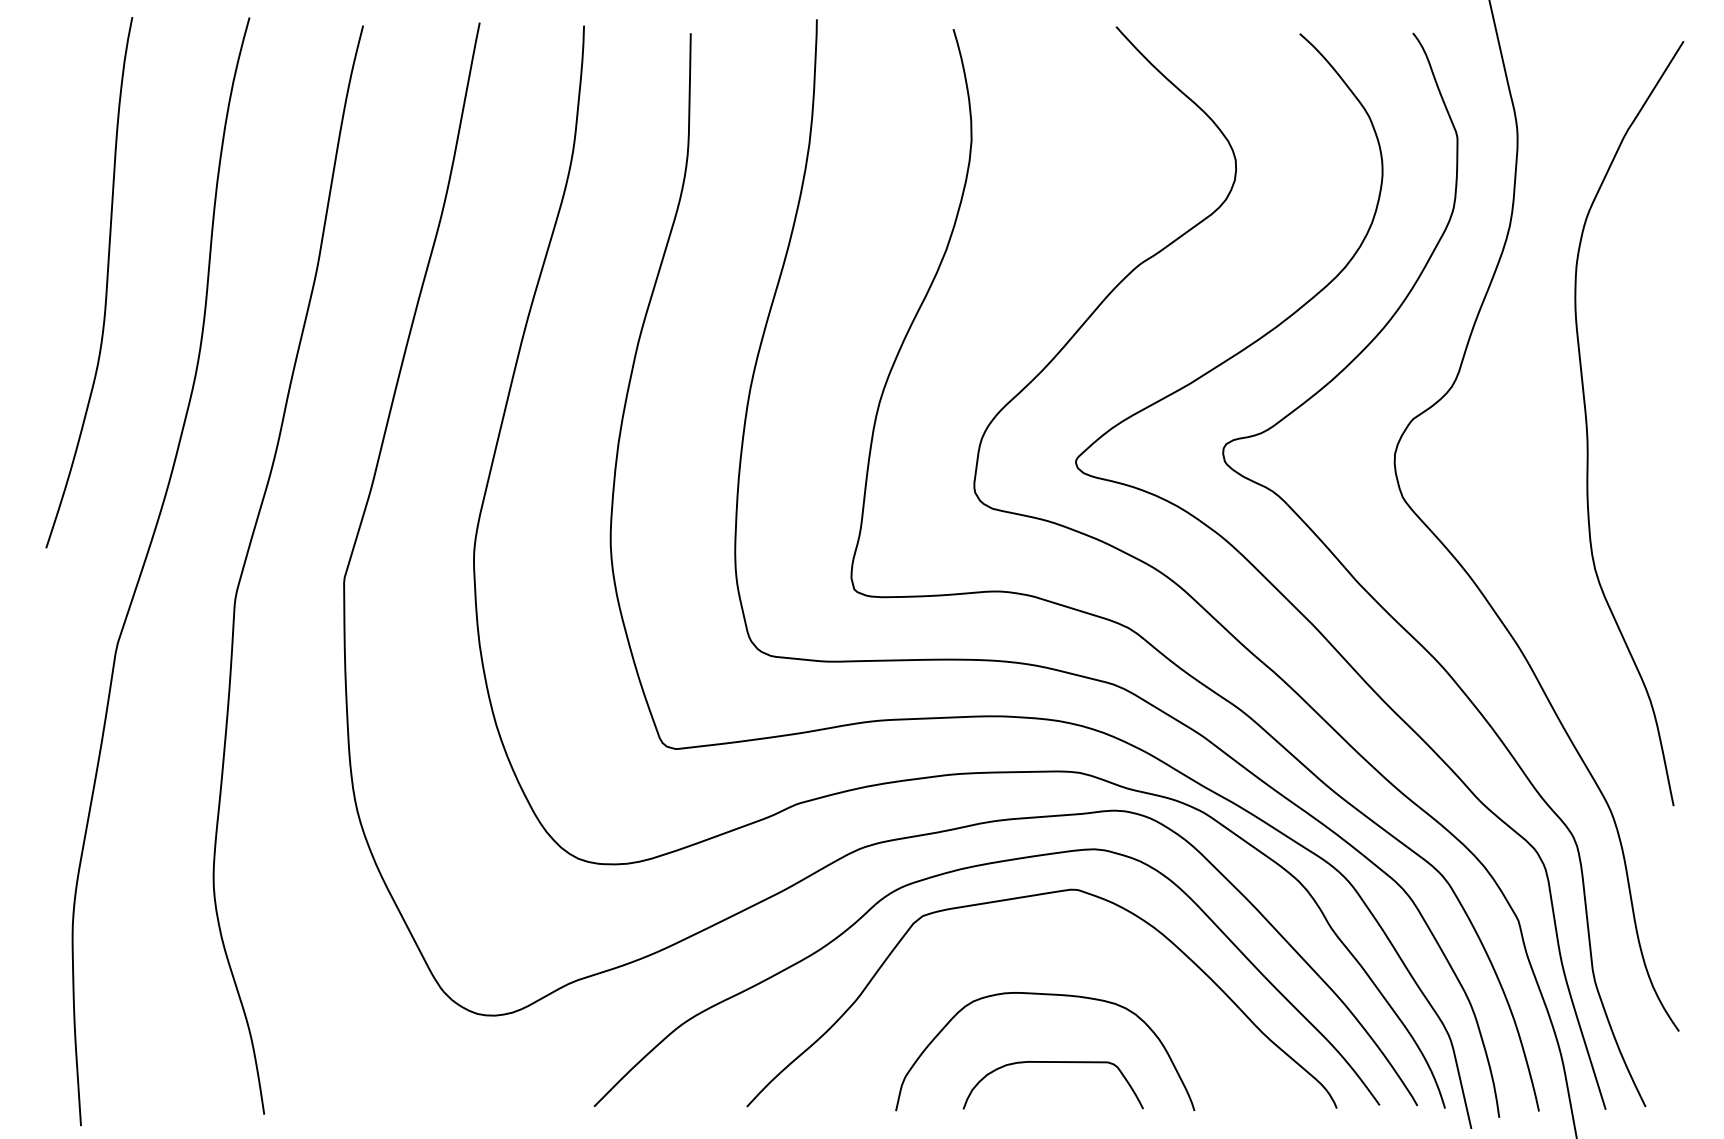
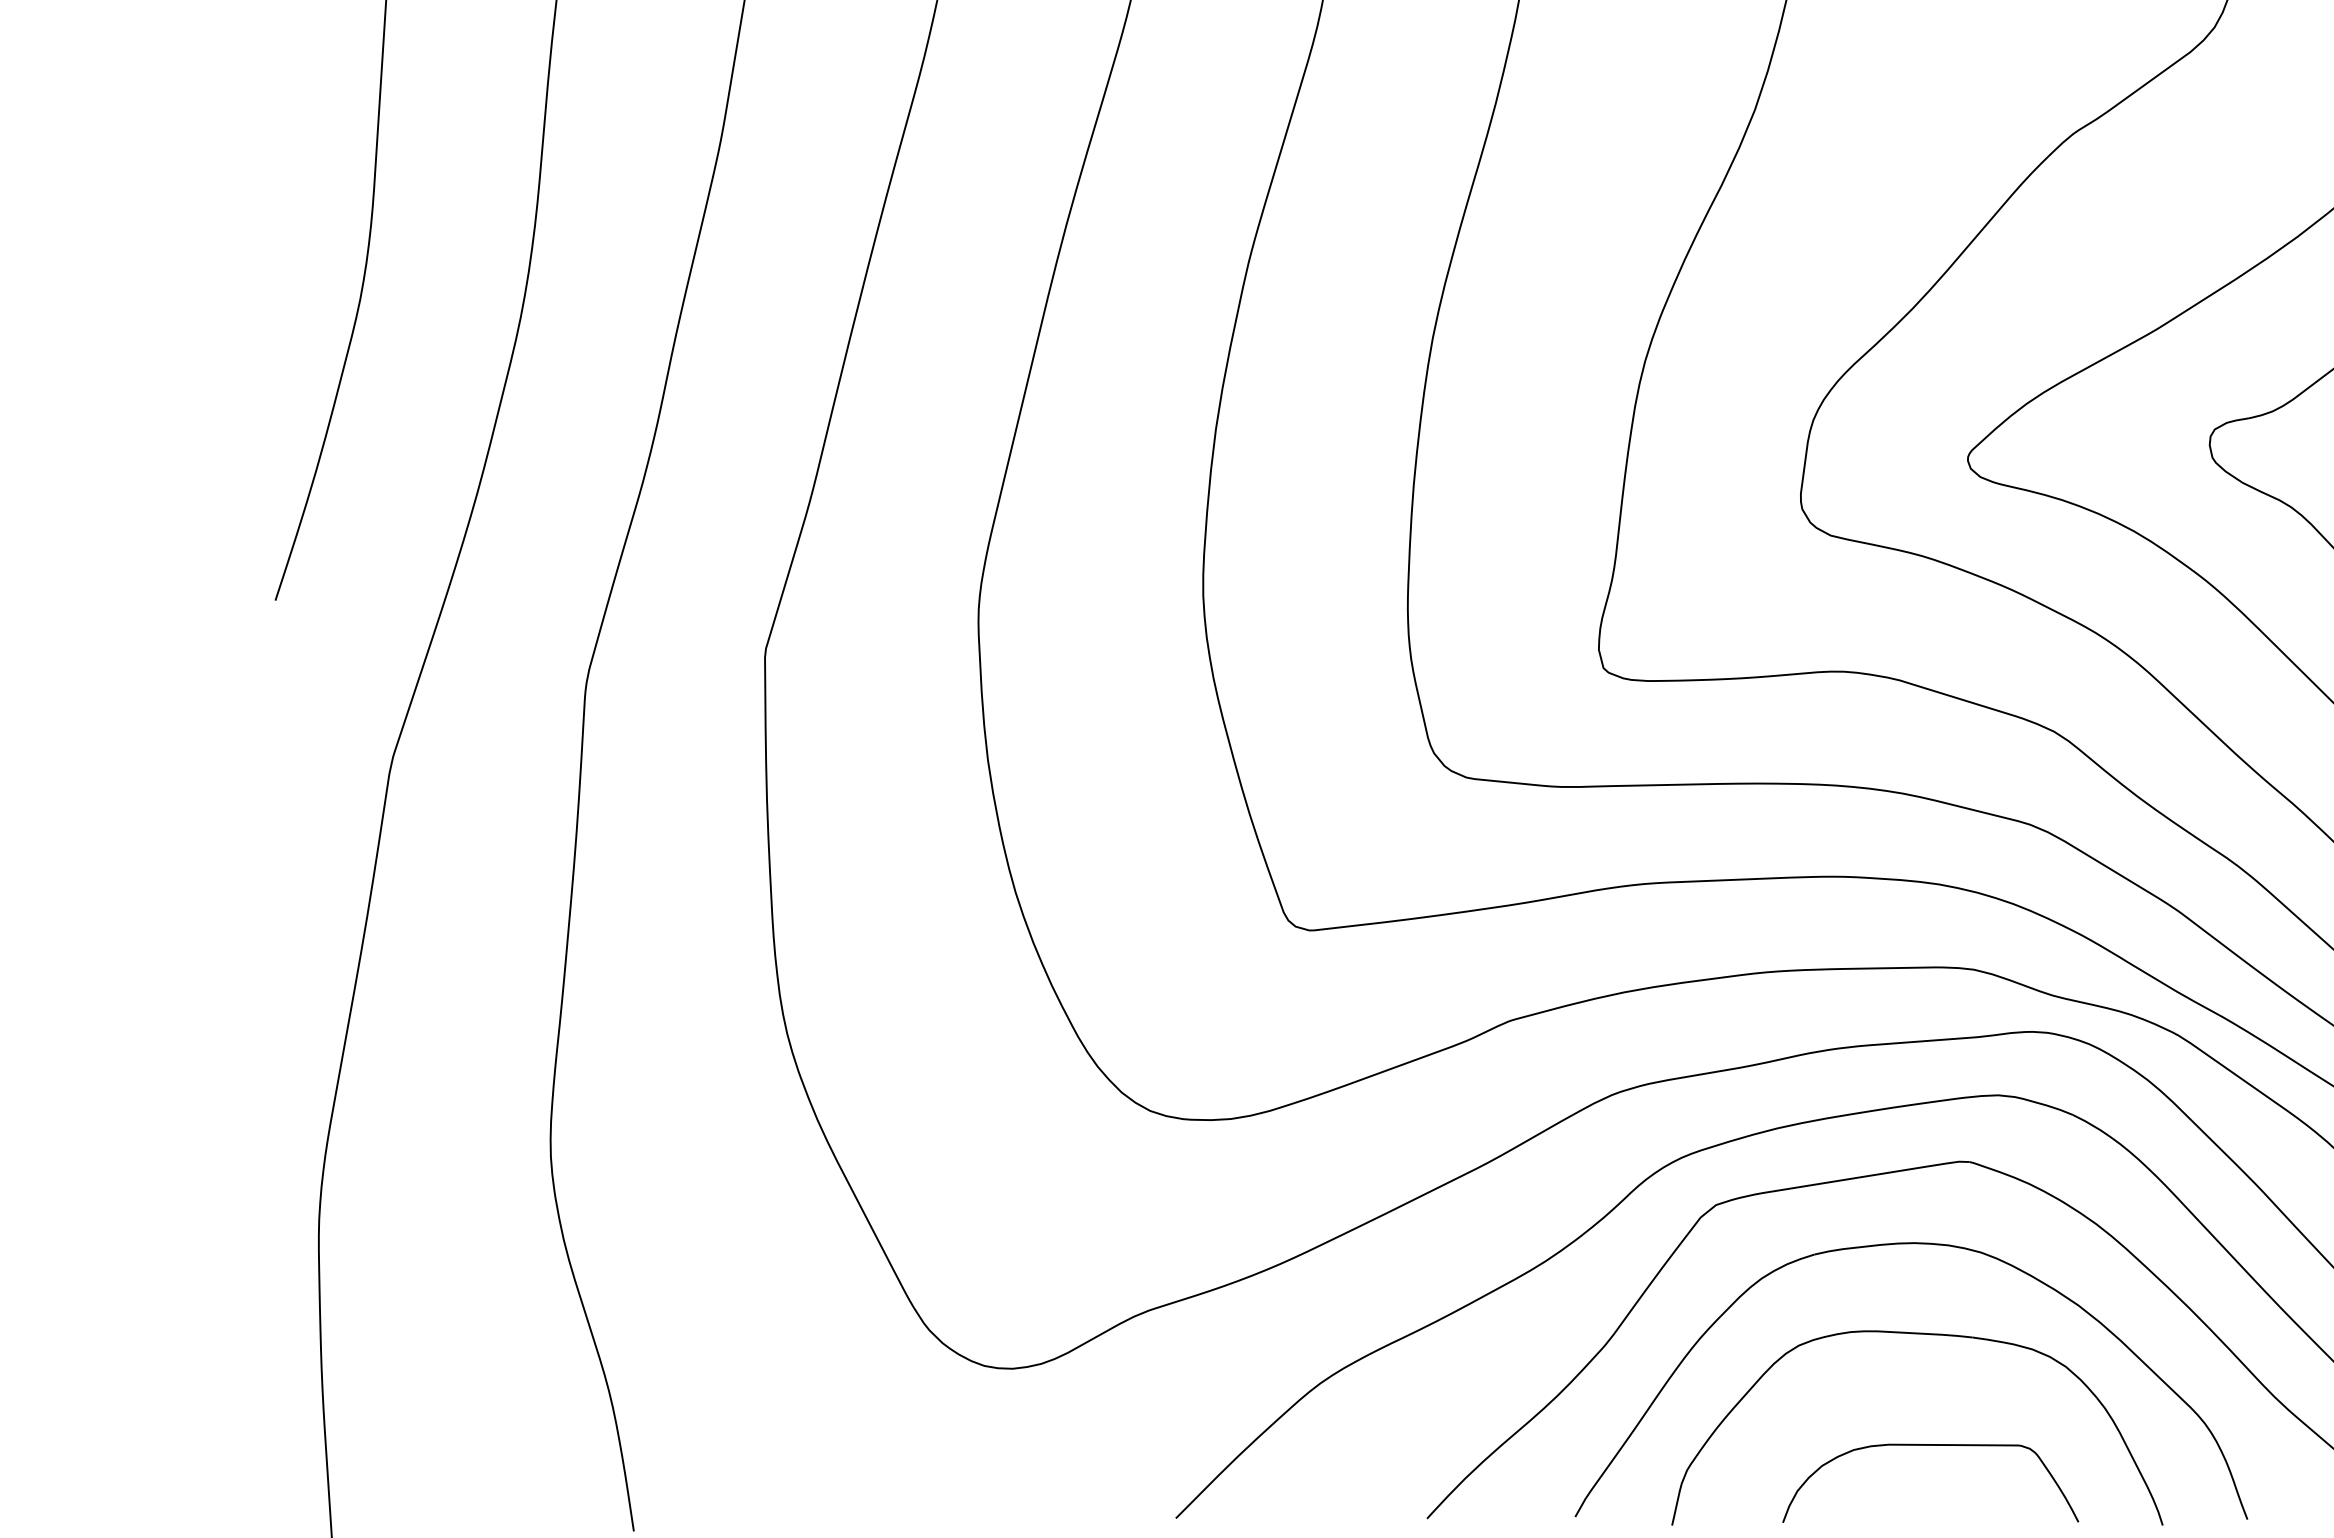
part: (1041, 940) -> (1911, 1245), added

